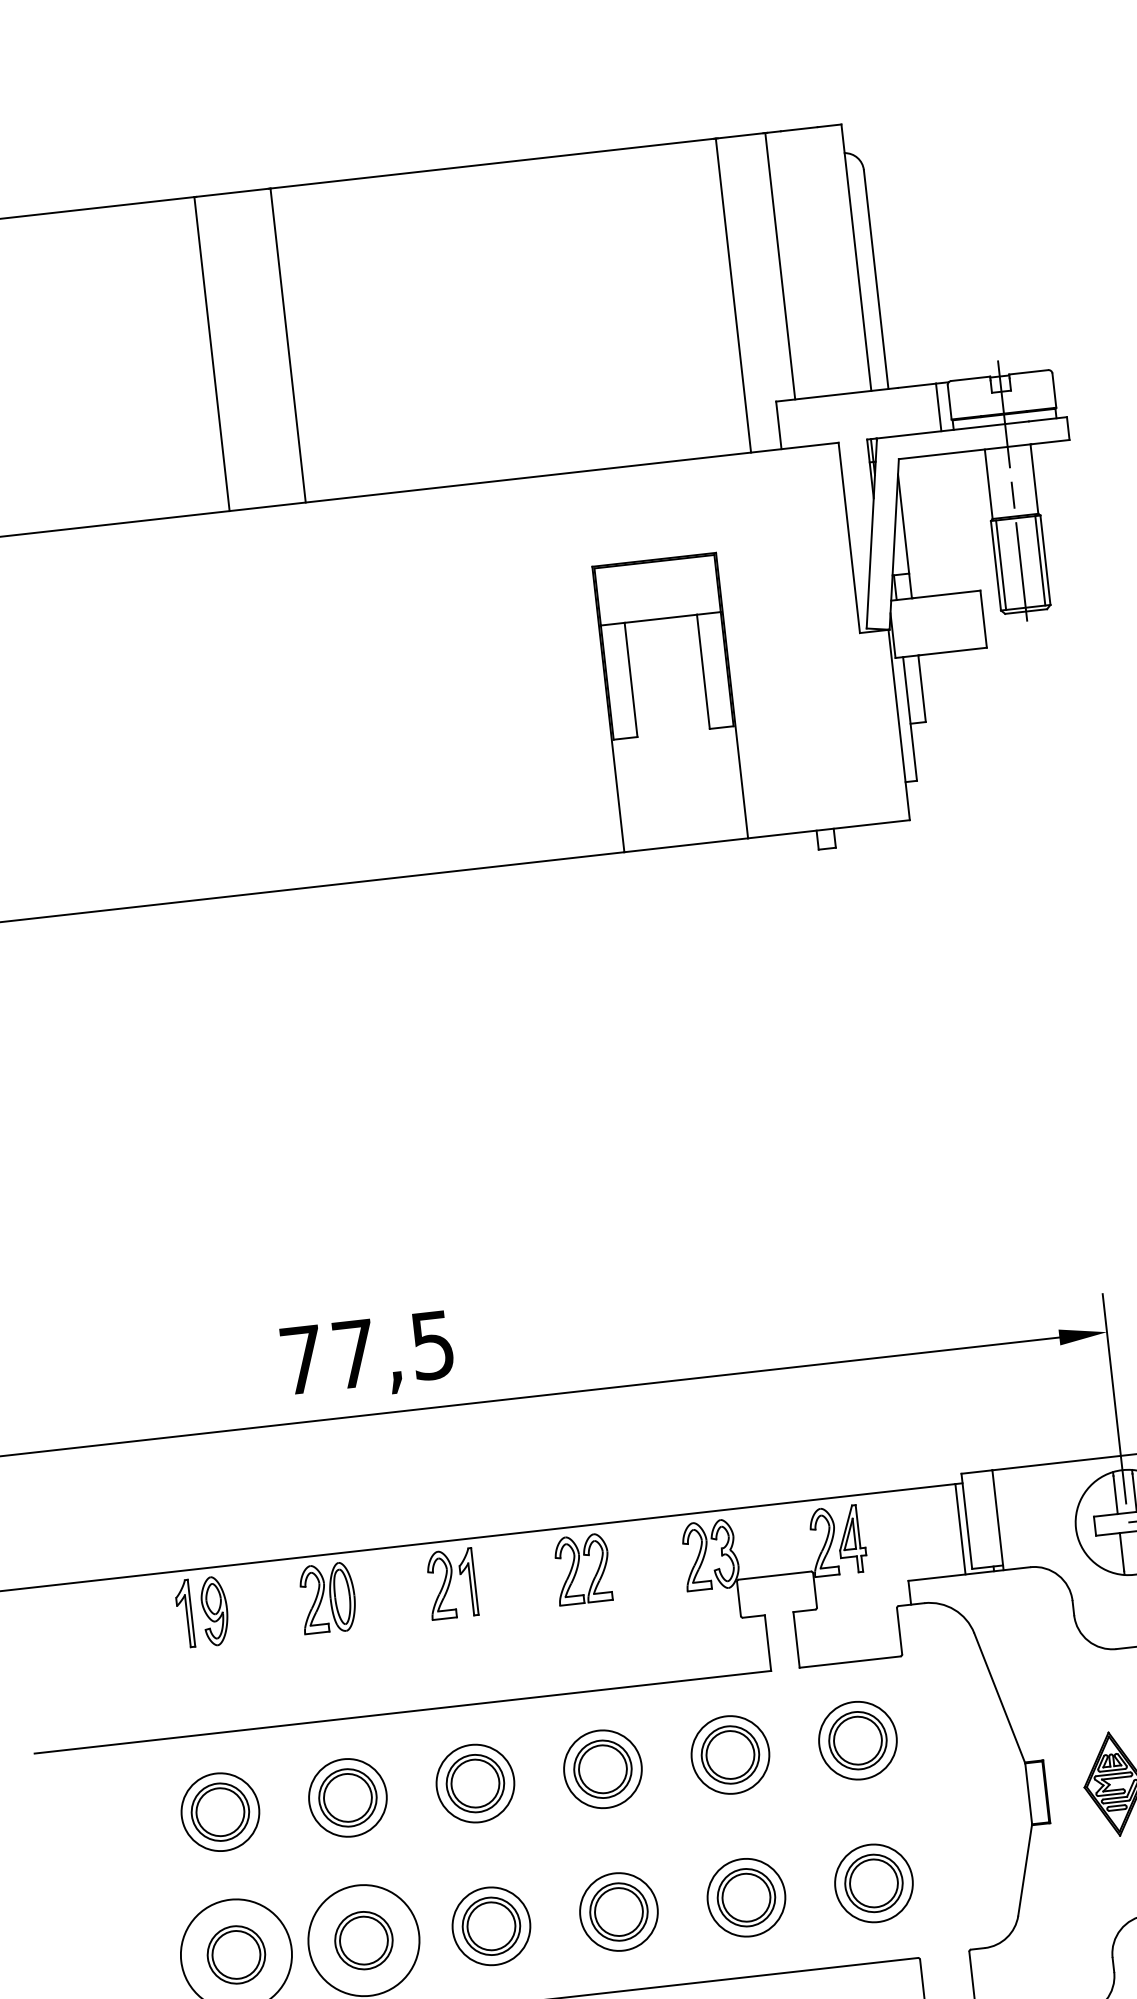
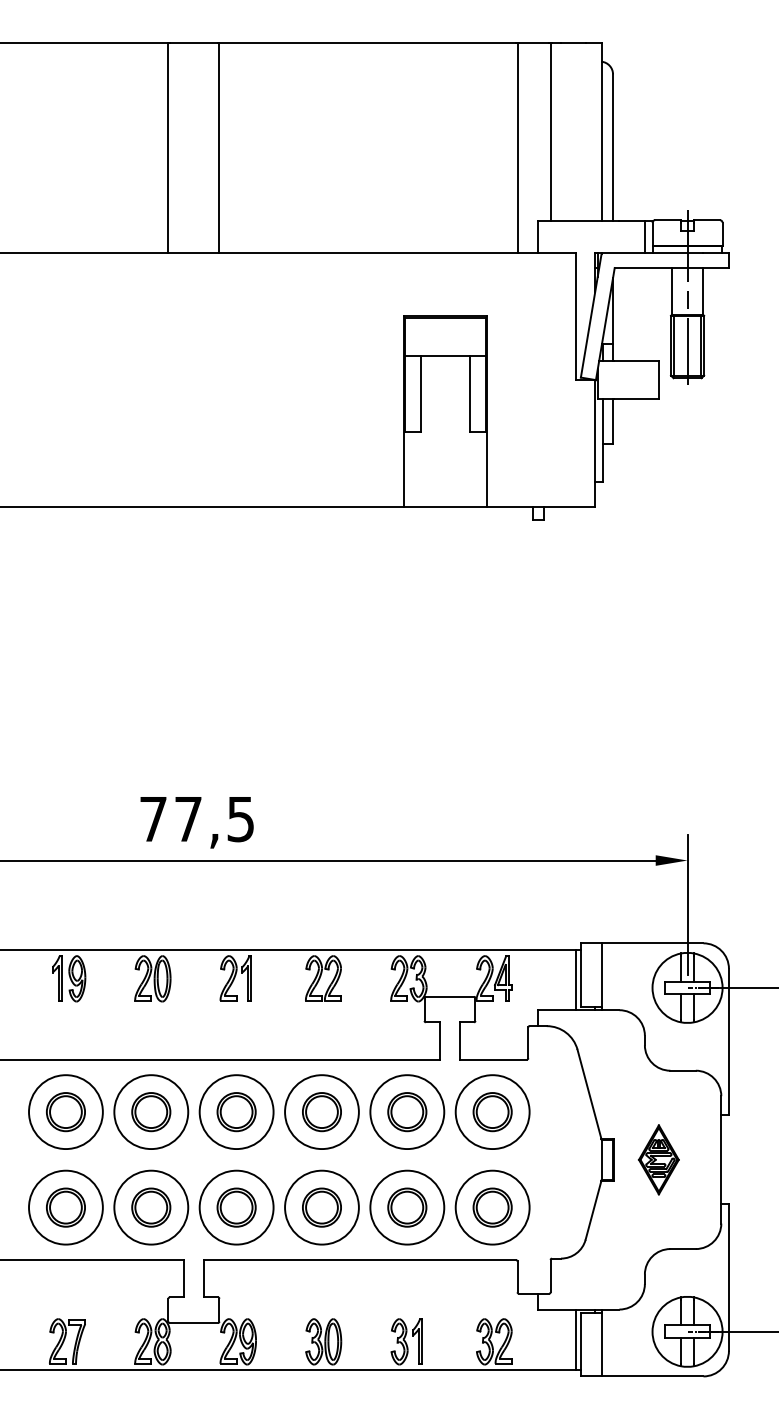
circle: (857, 1741) -> (492, 1112), size x1.43
circle: (730, 1755) -> (407, 1112), size x1.43
circle: (602, 1769) -> (321, 1112), size x1.43
circle: (475, 1784) -> (236, 1112), size x1.43
circle: (348, 1798) -> (151, 1112), size x1.43
circle: (219, 1812) -> (65, 1112), size x1.43
circle: (873, 1883) -> (492, 1207), size x1.43
circle: (746, 1897) -> (407, 1207), size x1.43
circle: (618, 1911) -> (321, 1207), size x1.43
circle: (491, 1926) -> (236, 1207), size x1.43

